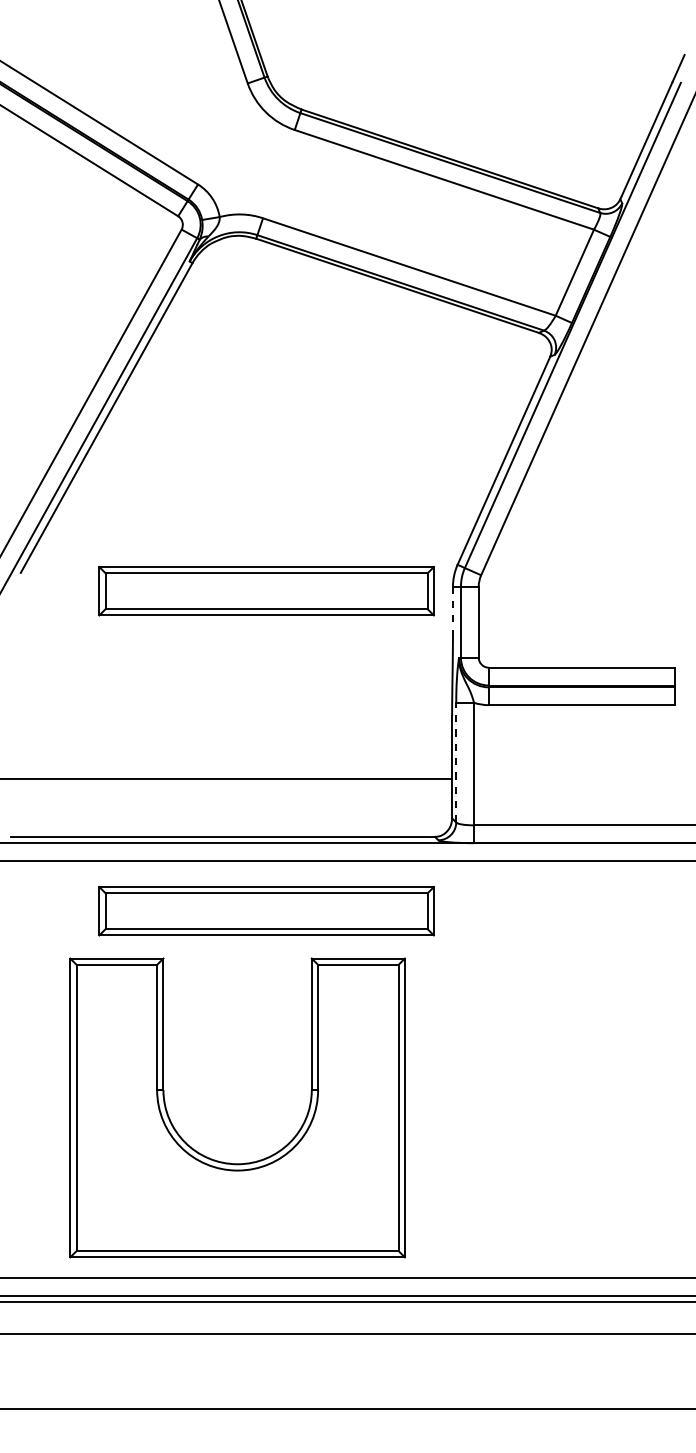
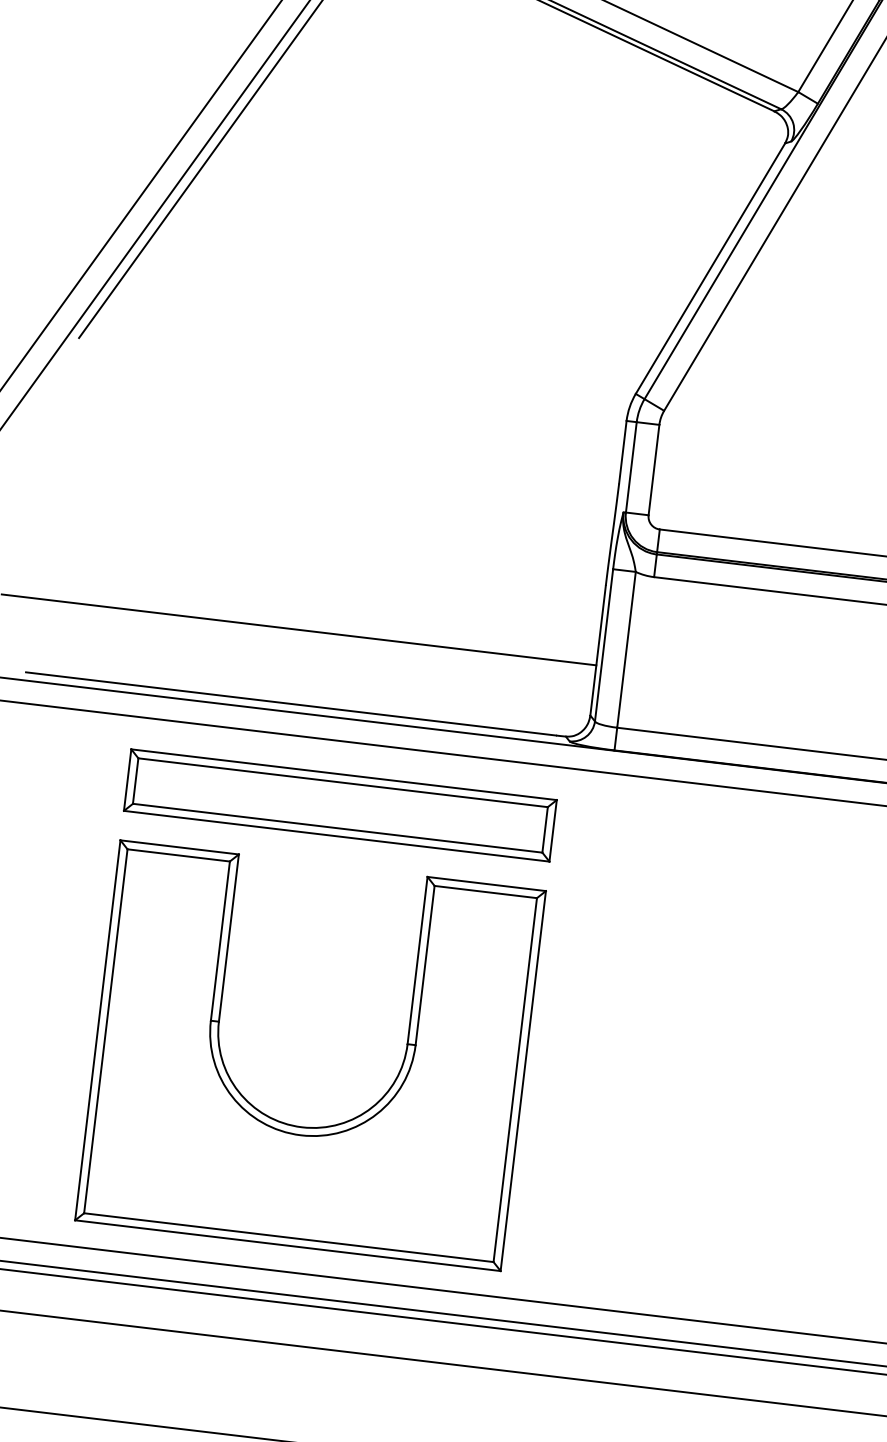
part: (266, 591) -> (388, 398), removed
line: (452, 611) -> (622, 452), dashed -> solid
line: (456, 762) -> (604, 645), dashed -> solid
part: (229, 1162) -> (291, 1123), moved

